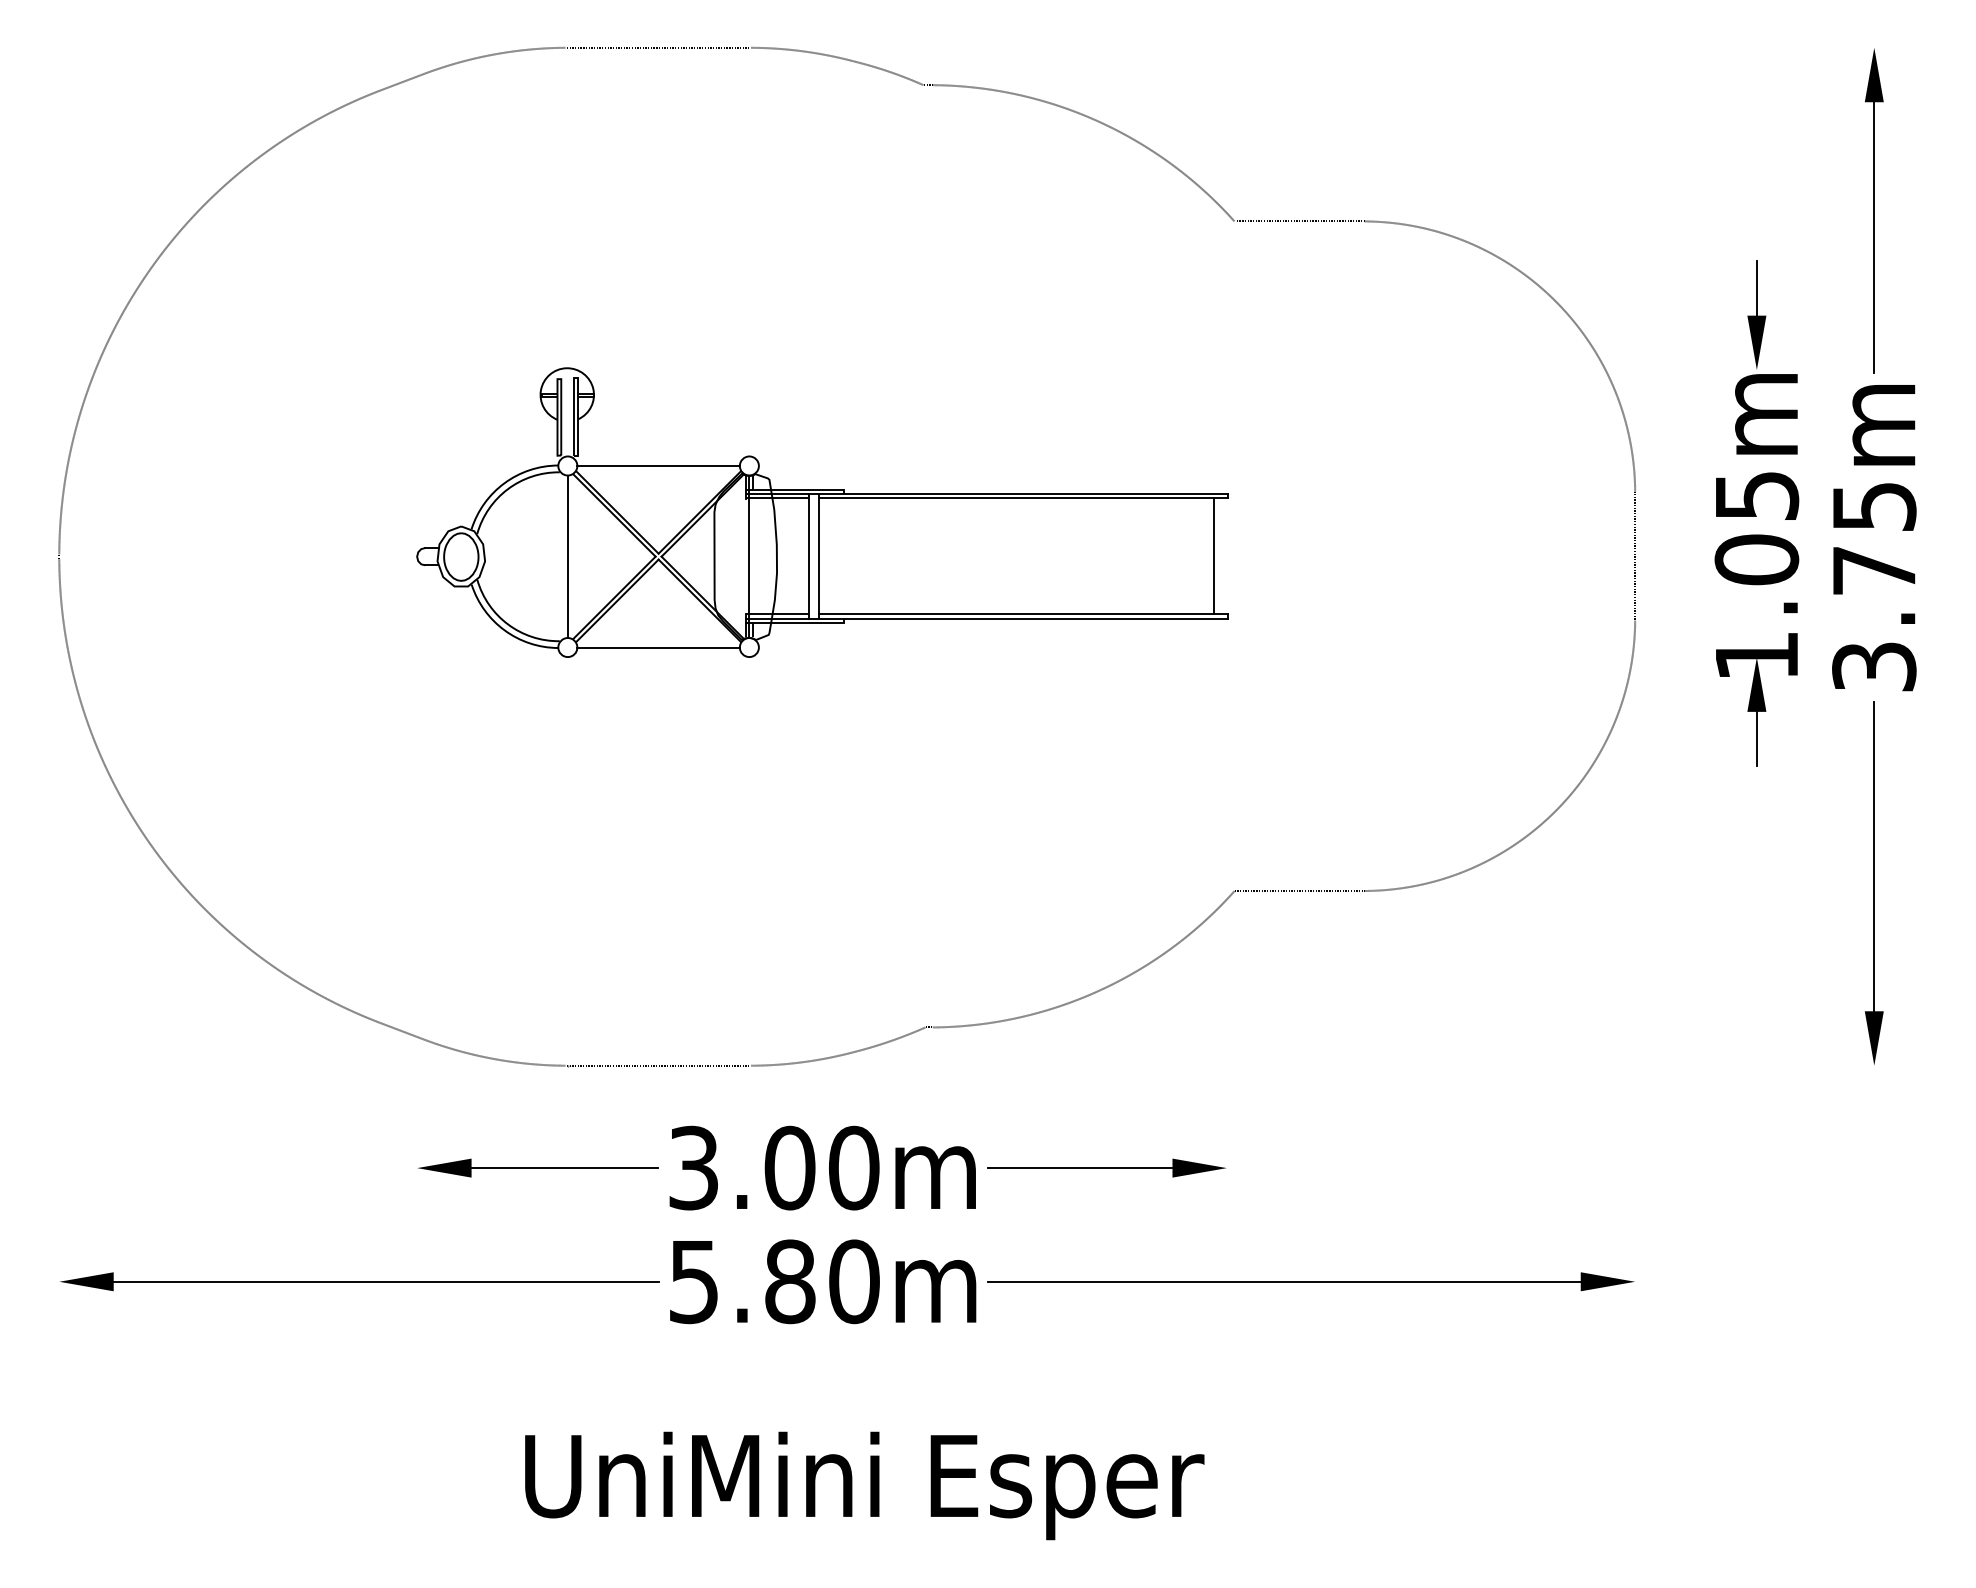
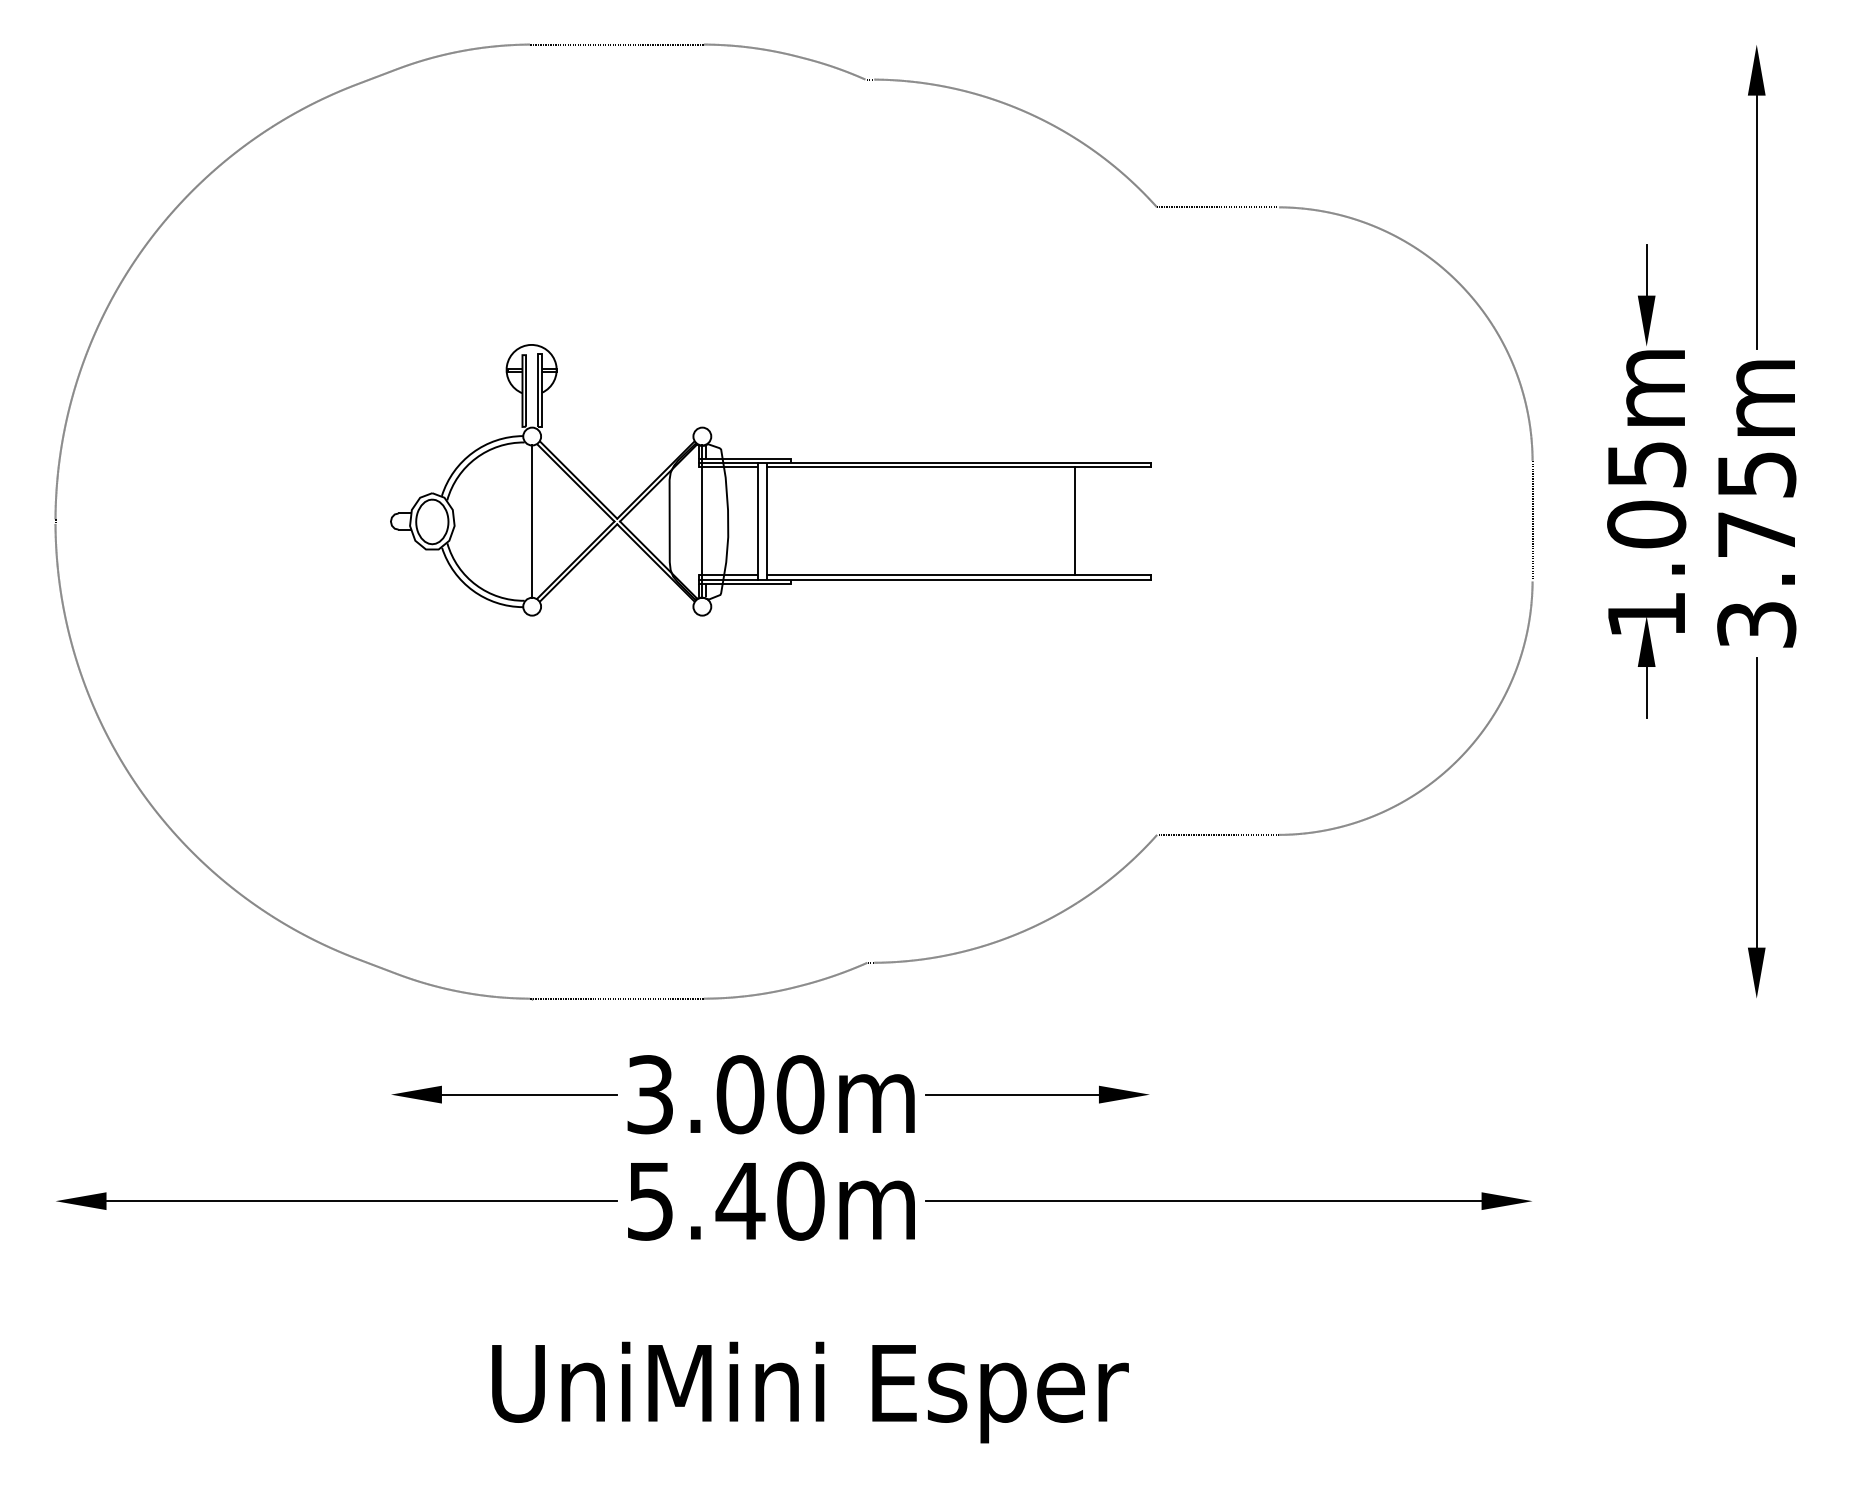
line: (658, 465) -> (617, 436), removed
line: (1213, 555) -> (1074, 520), moved
line: (658, 647) -> (617, 606), removed
text: (789, 1281) -> (739, 1200), 5.80m -> 5.40m

